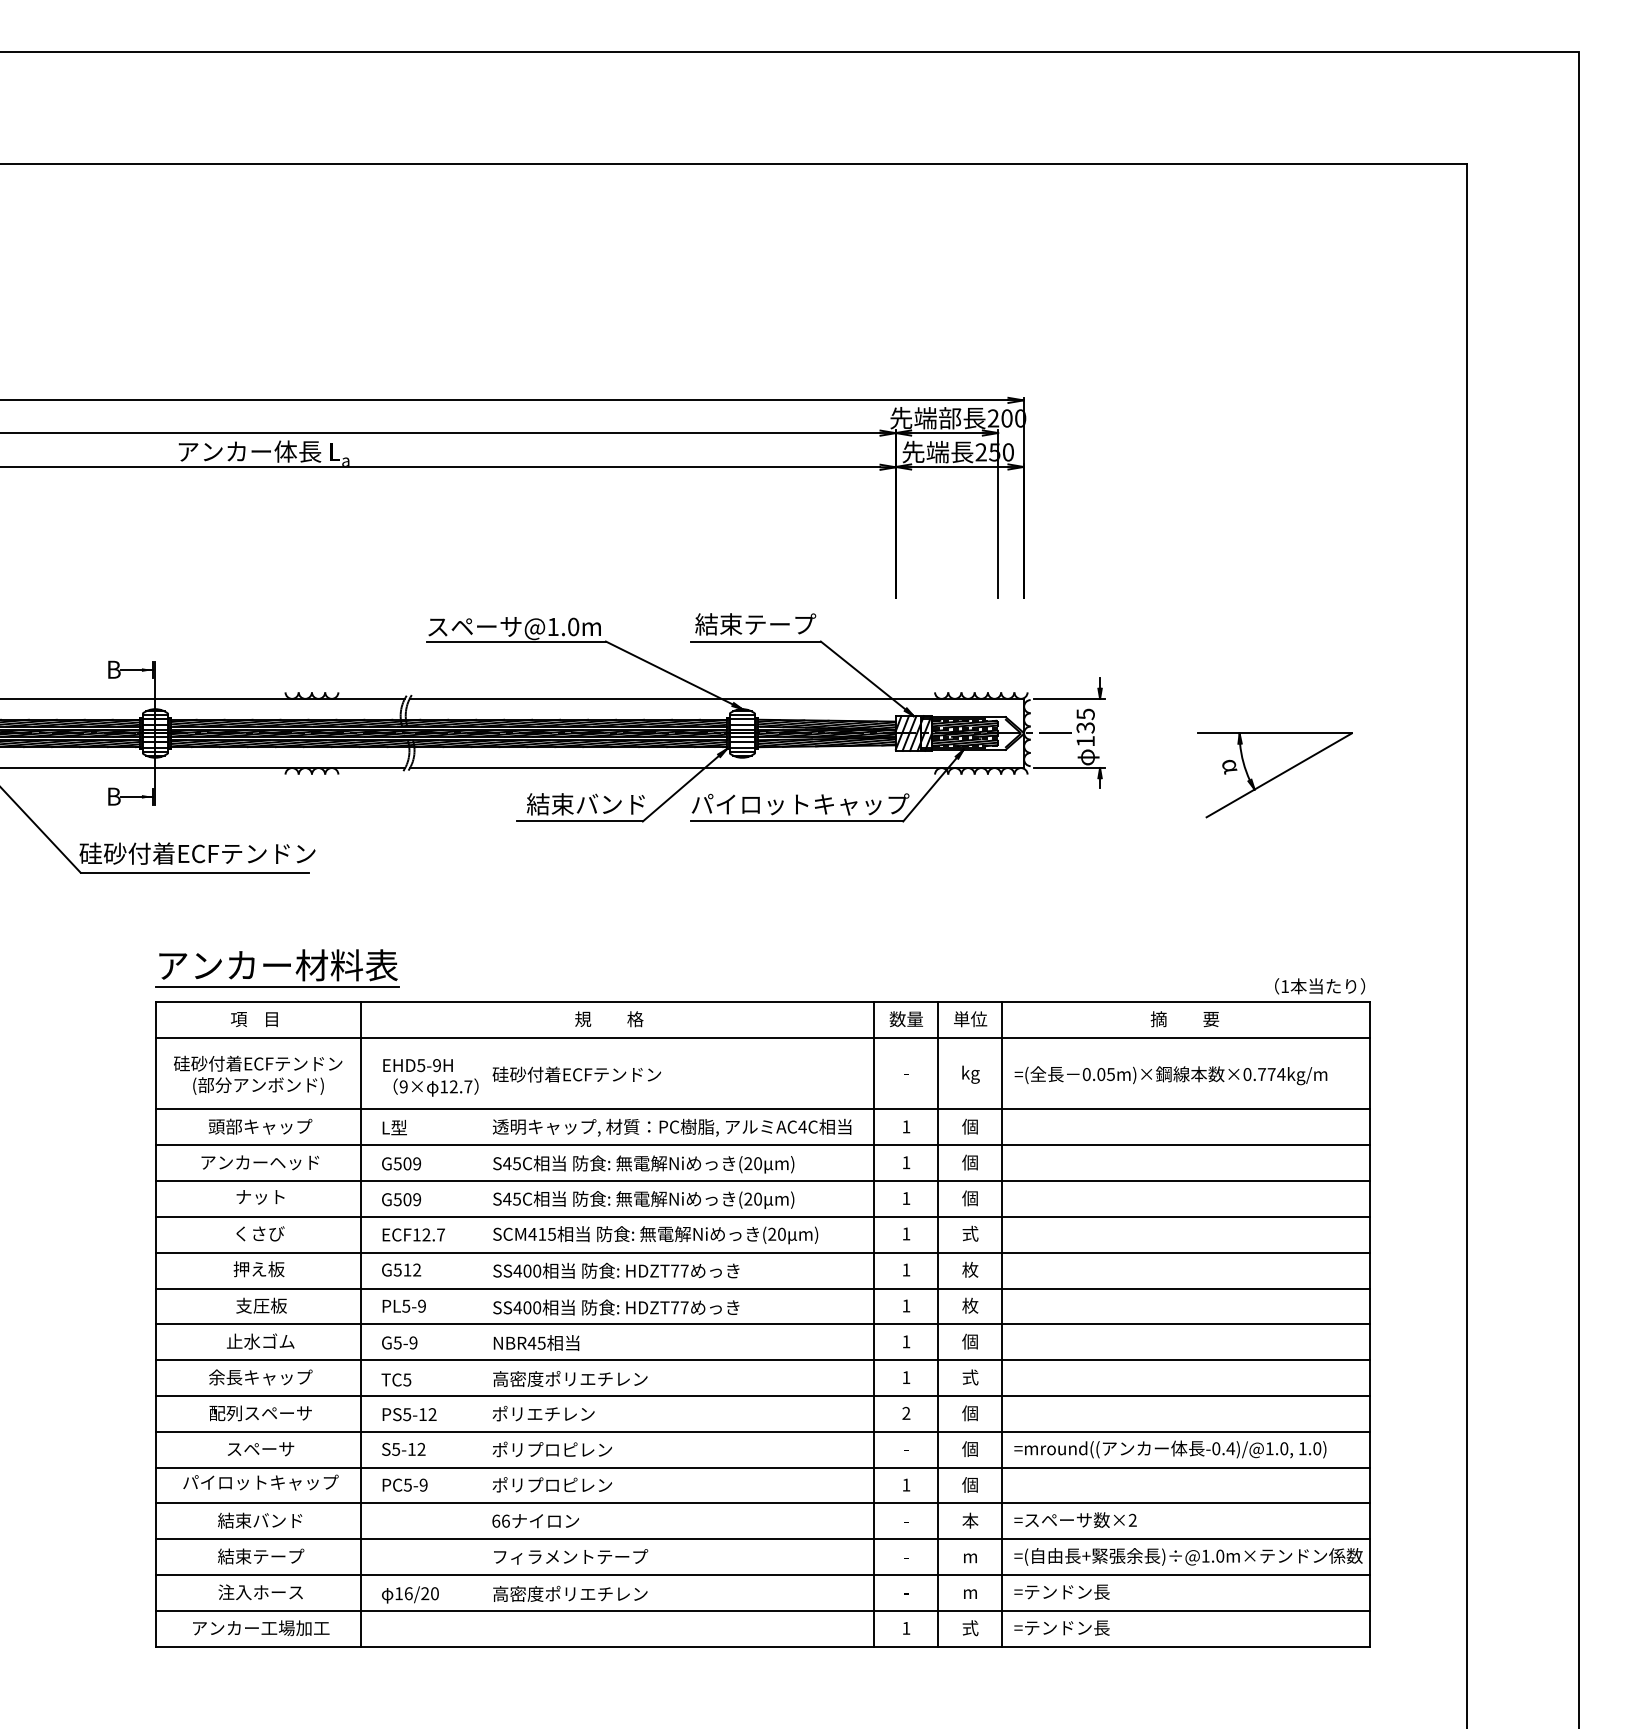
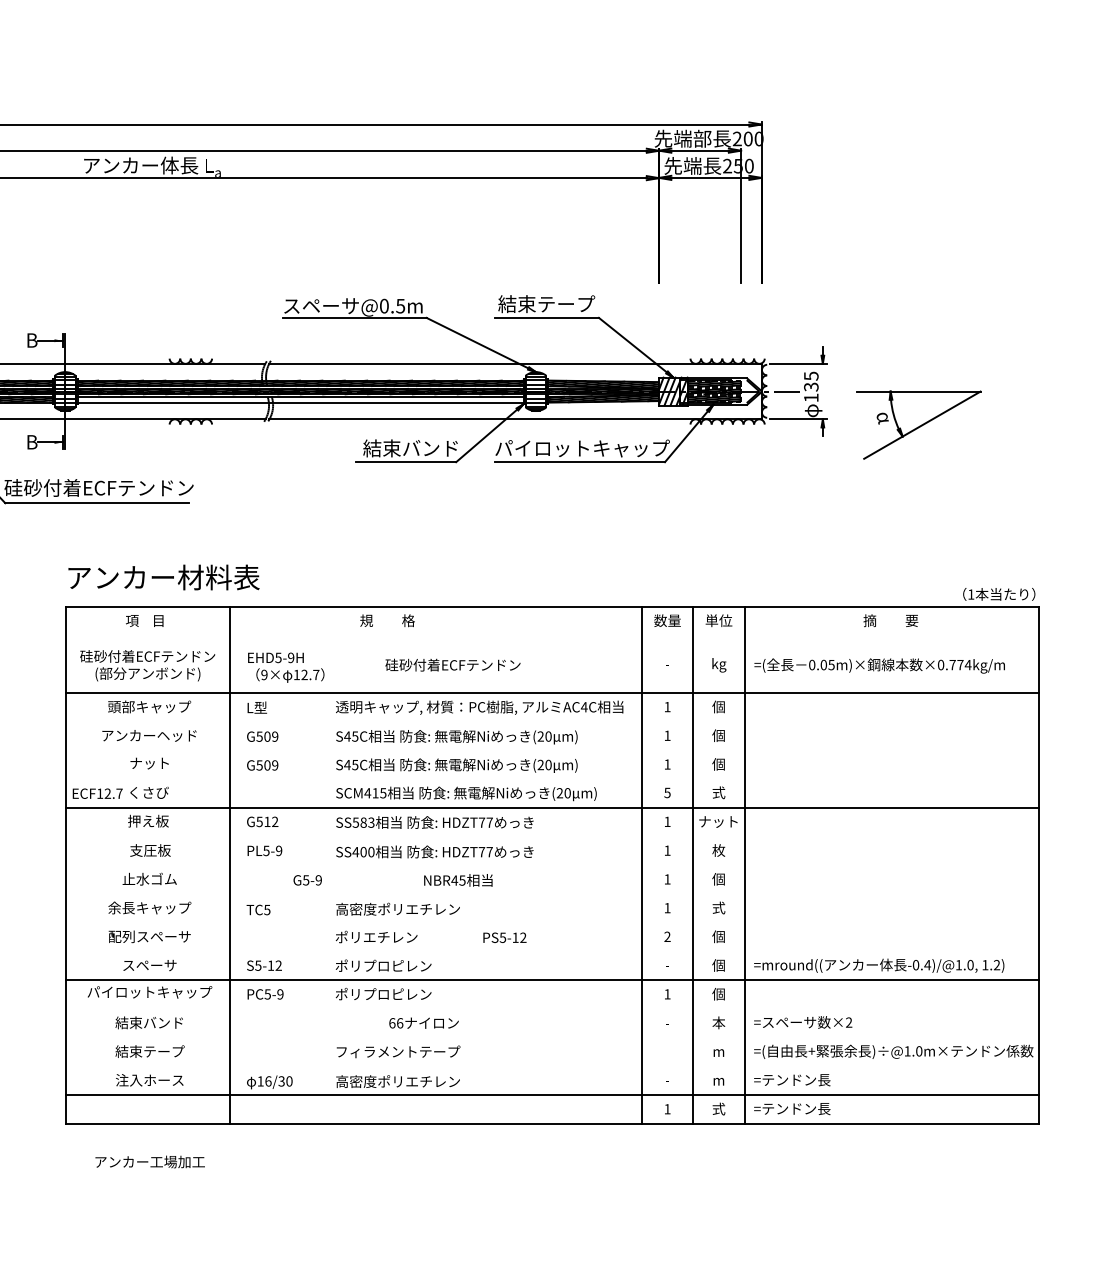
text: (563, 626) -> (392, 305), @1.0m -> @0.5m
hatch: (448, 743) -> (300, 399), removed
part: (1274, 775) -> (918, 425), moved
line: (277, 986) -> (163, 594), removed
text: (609, 1019) -> (387, 620), moved
line: (762, 1037) -> (552, 635), removed
text: (576, 1074) -> (452, 665), moved
line: (762, 1145) -> (552, 722), removed
line: (762, 1181) -> (552, 750), removed
line: (762, 1216) -> (552, 778), removed
text: (906, 1233) -> (667, 792), 1 -> 5
text: (413, 1234) -> (97, 793), moved
text: (969, 1269) -> (718, 821), 枚 -> ナット
text: (527, 1270) -> (363, 822), SS400 -> SS583
line: (762, 1288) -> (552, 836), removed
line: (762, 1324) -> (552, 865), removed
text: (399, 1342) -> (307, 879), moved
text: (536, 1342) -> (458, 879), moved
line: (762, 1360) -> (552, 894), removed
line: (762, 1395) -> (552, 922), removed
text: (409, 1414) -> (504, 937), moved
line: (762, 1431) -> (552, 951), removed
text: (1317, 1448) -> (997, 964), 1.0) -> 1.2)
line: (762, 1503) -> (552, 1009), removed
text: (535, 1521) -> (423, 1023), moved
line: (762, 1539) -> (552, 1037), removed
line: (762, 1575) -> (552, 1066), removed
text: (425, 1594) -> (281, 1082), 16/20 -> 16/30
text: (261, 1628) -> (150, 1162), moved

